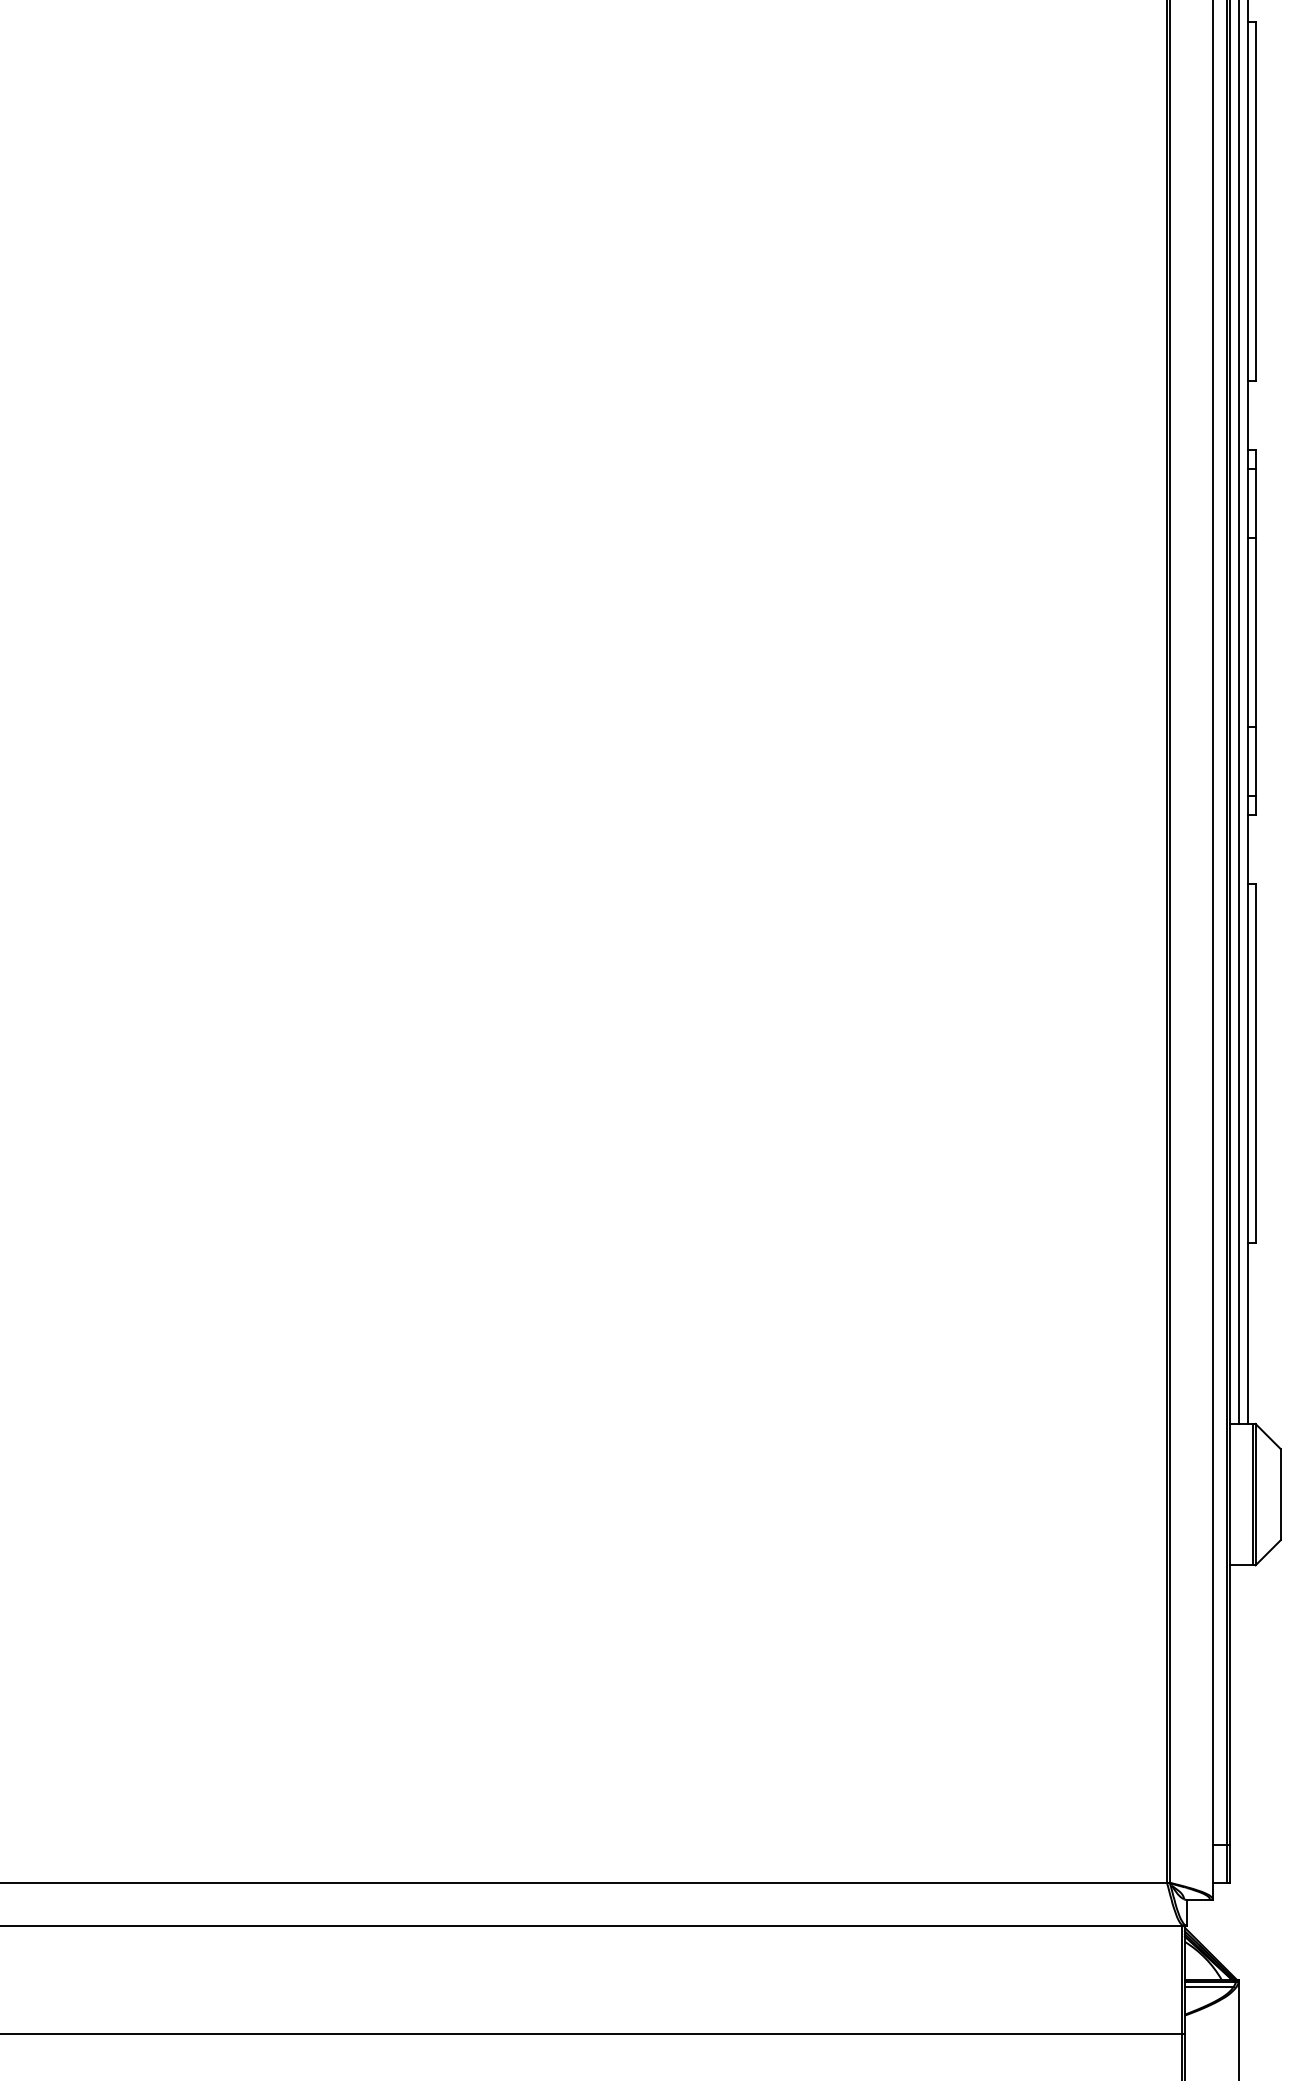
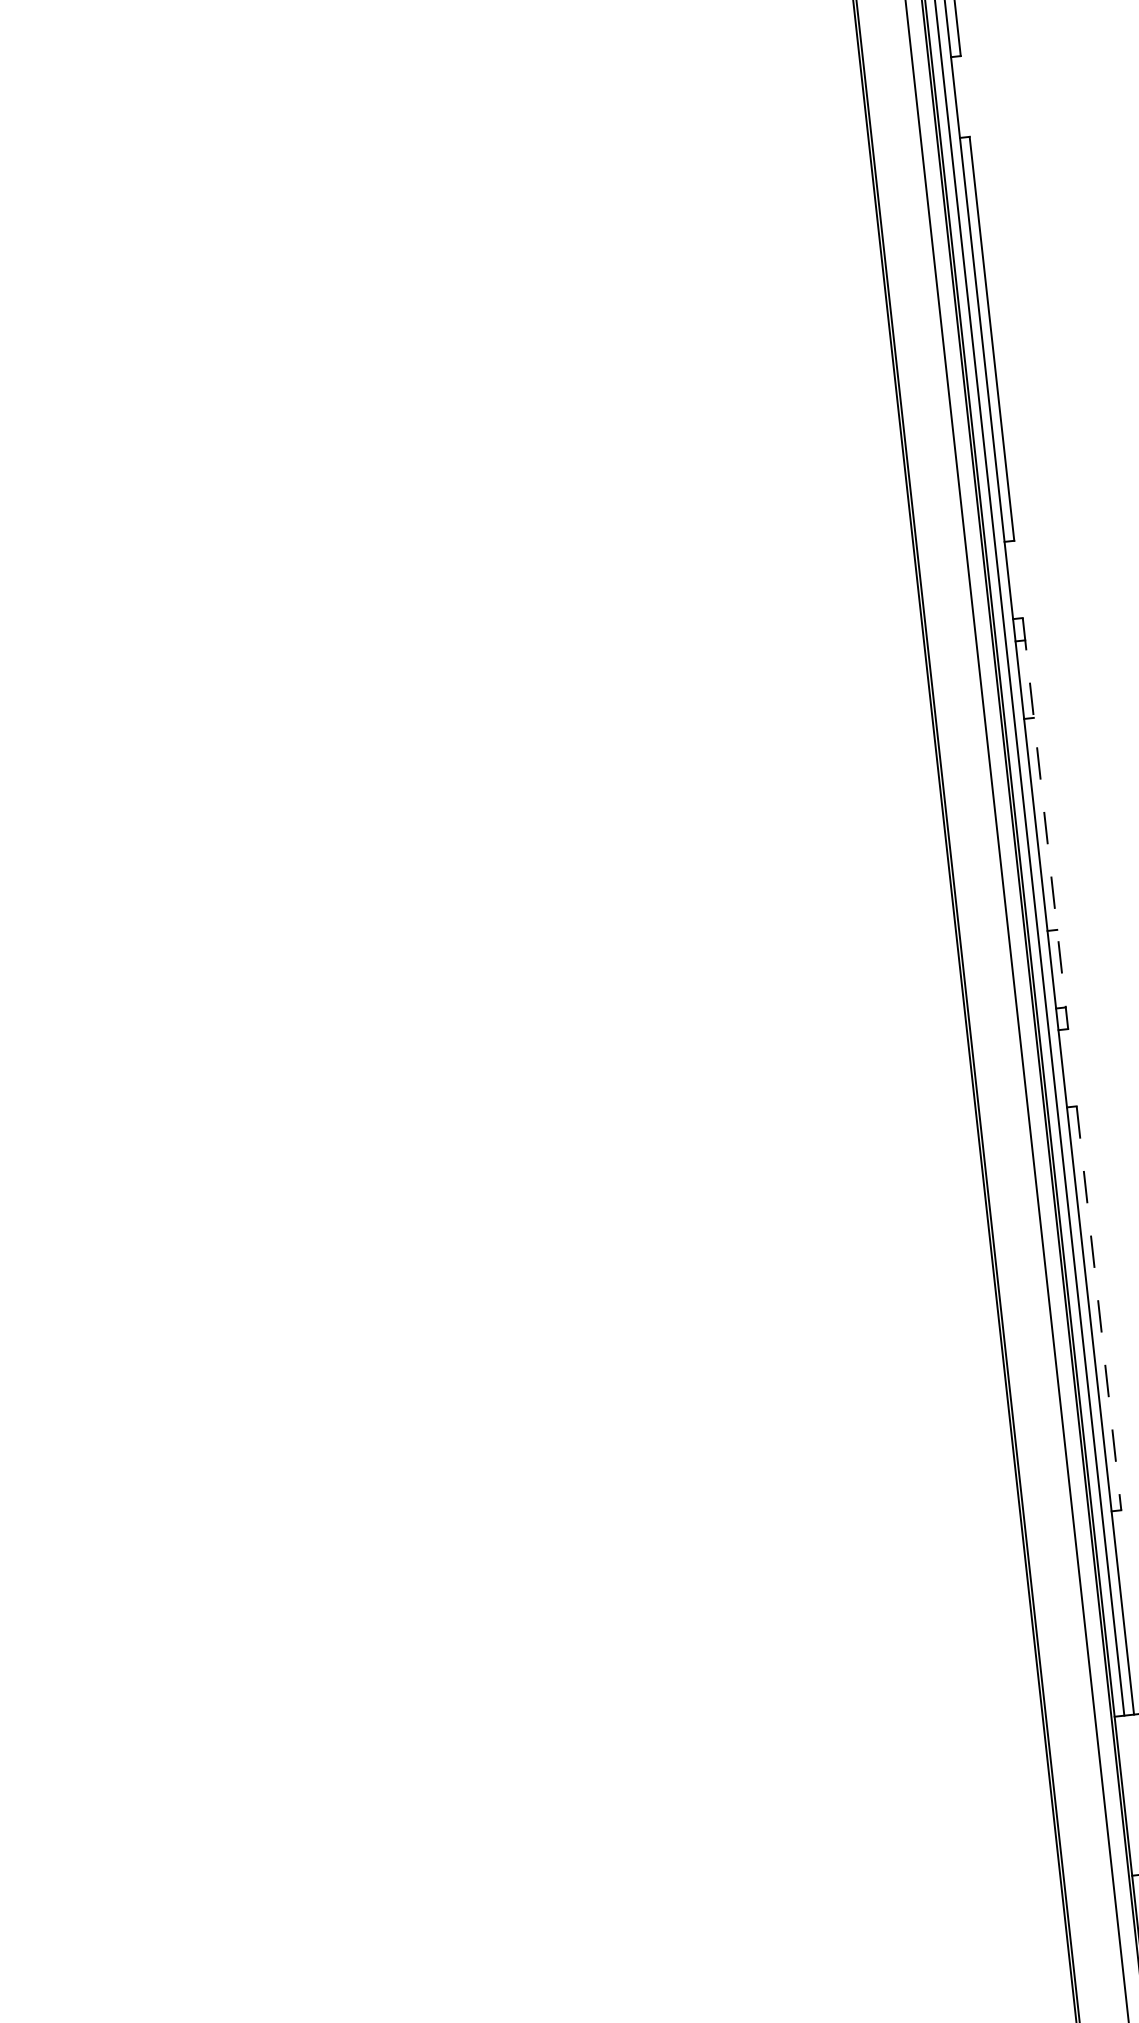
line: (1256, 632) -> (1045, 823), solid -> dashed
line: (1256, 1063) -> (1099, 1308), solid -> dashed

